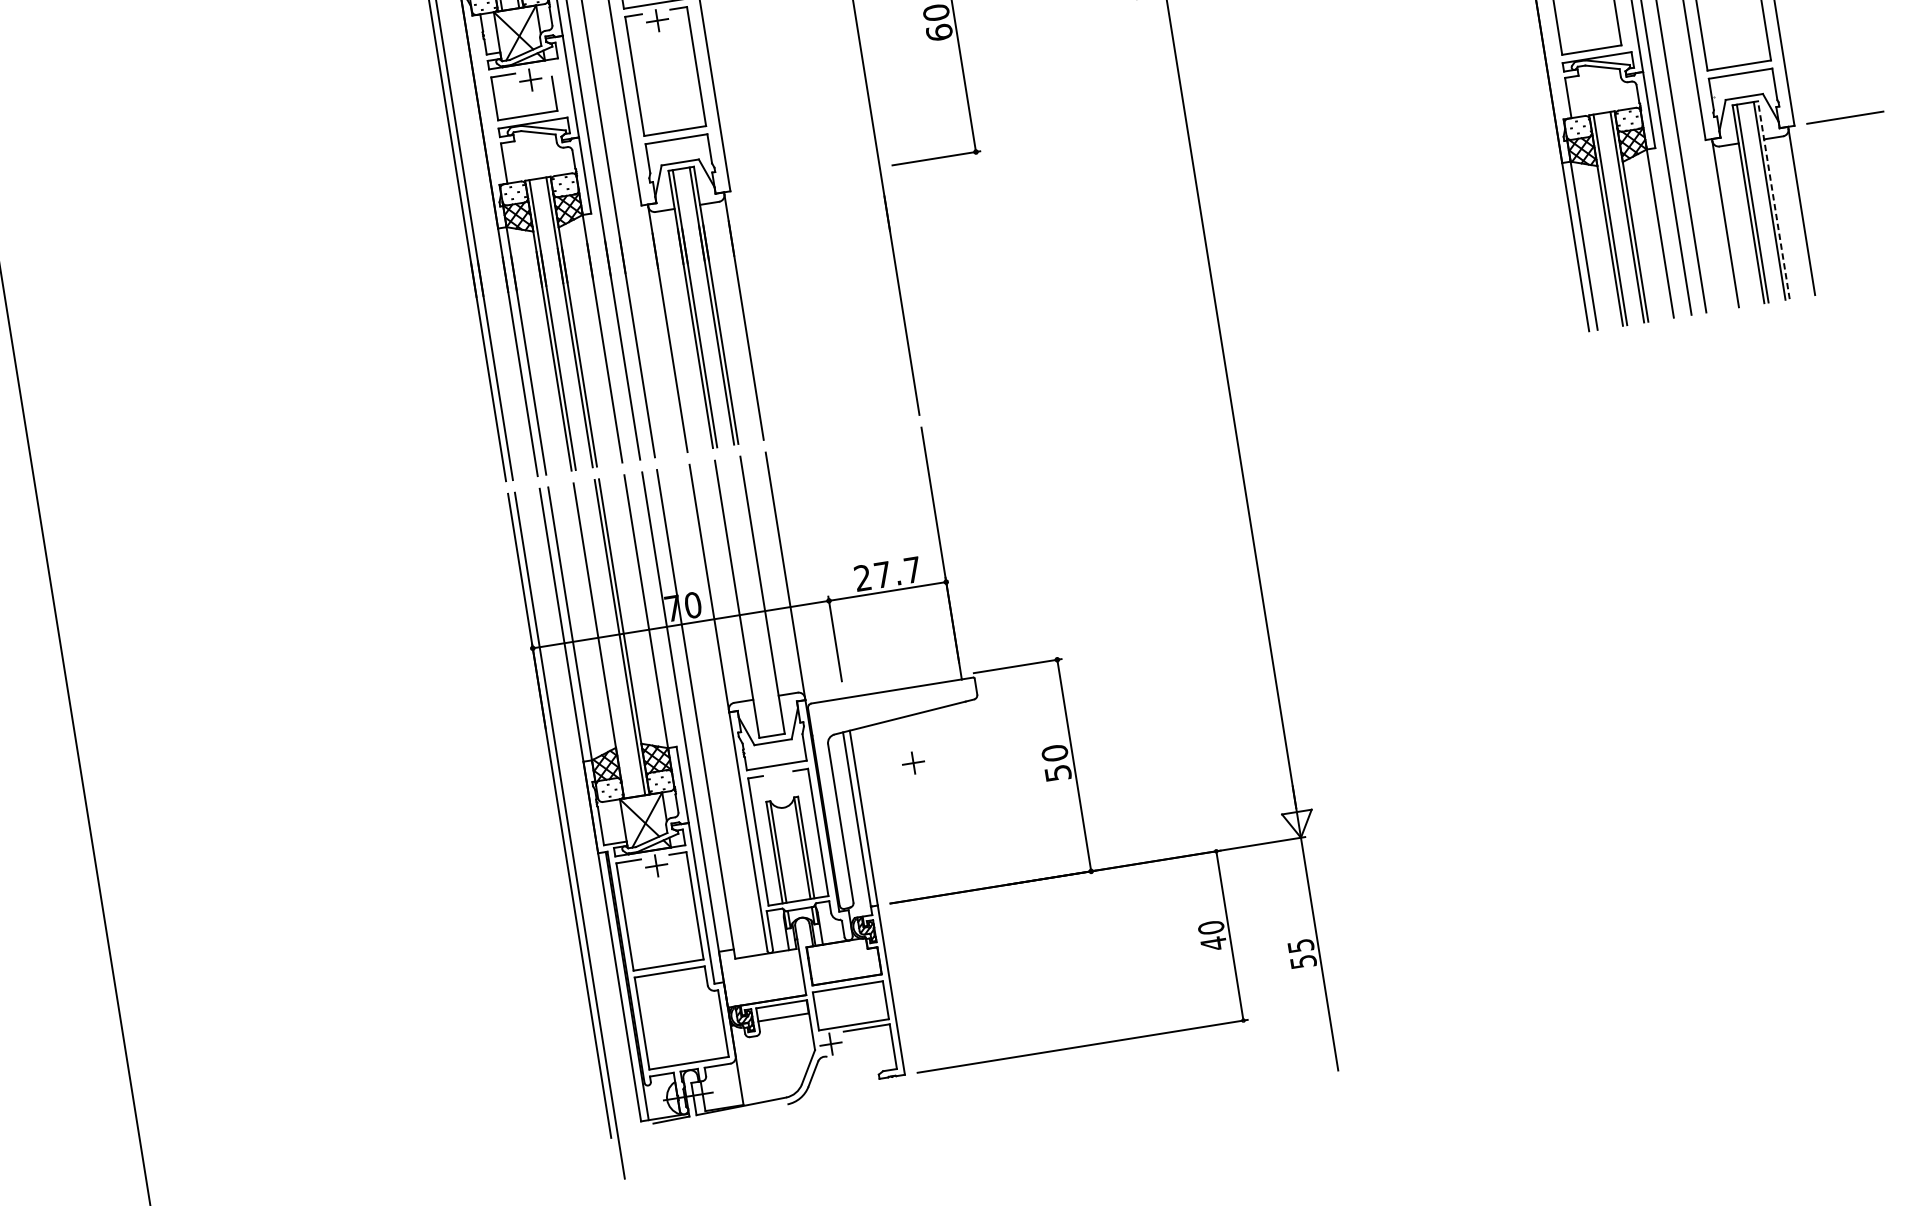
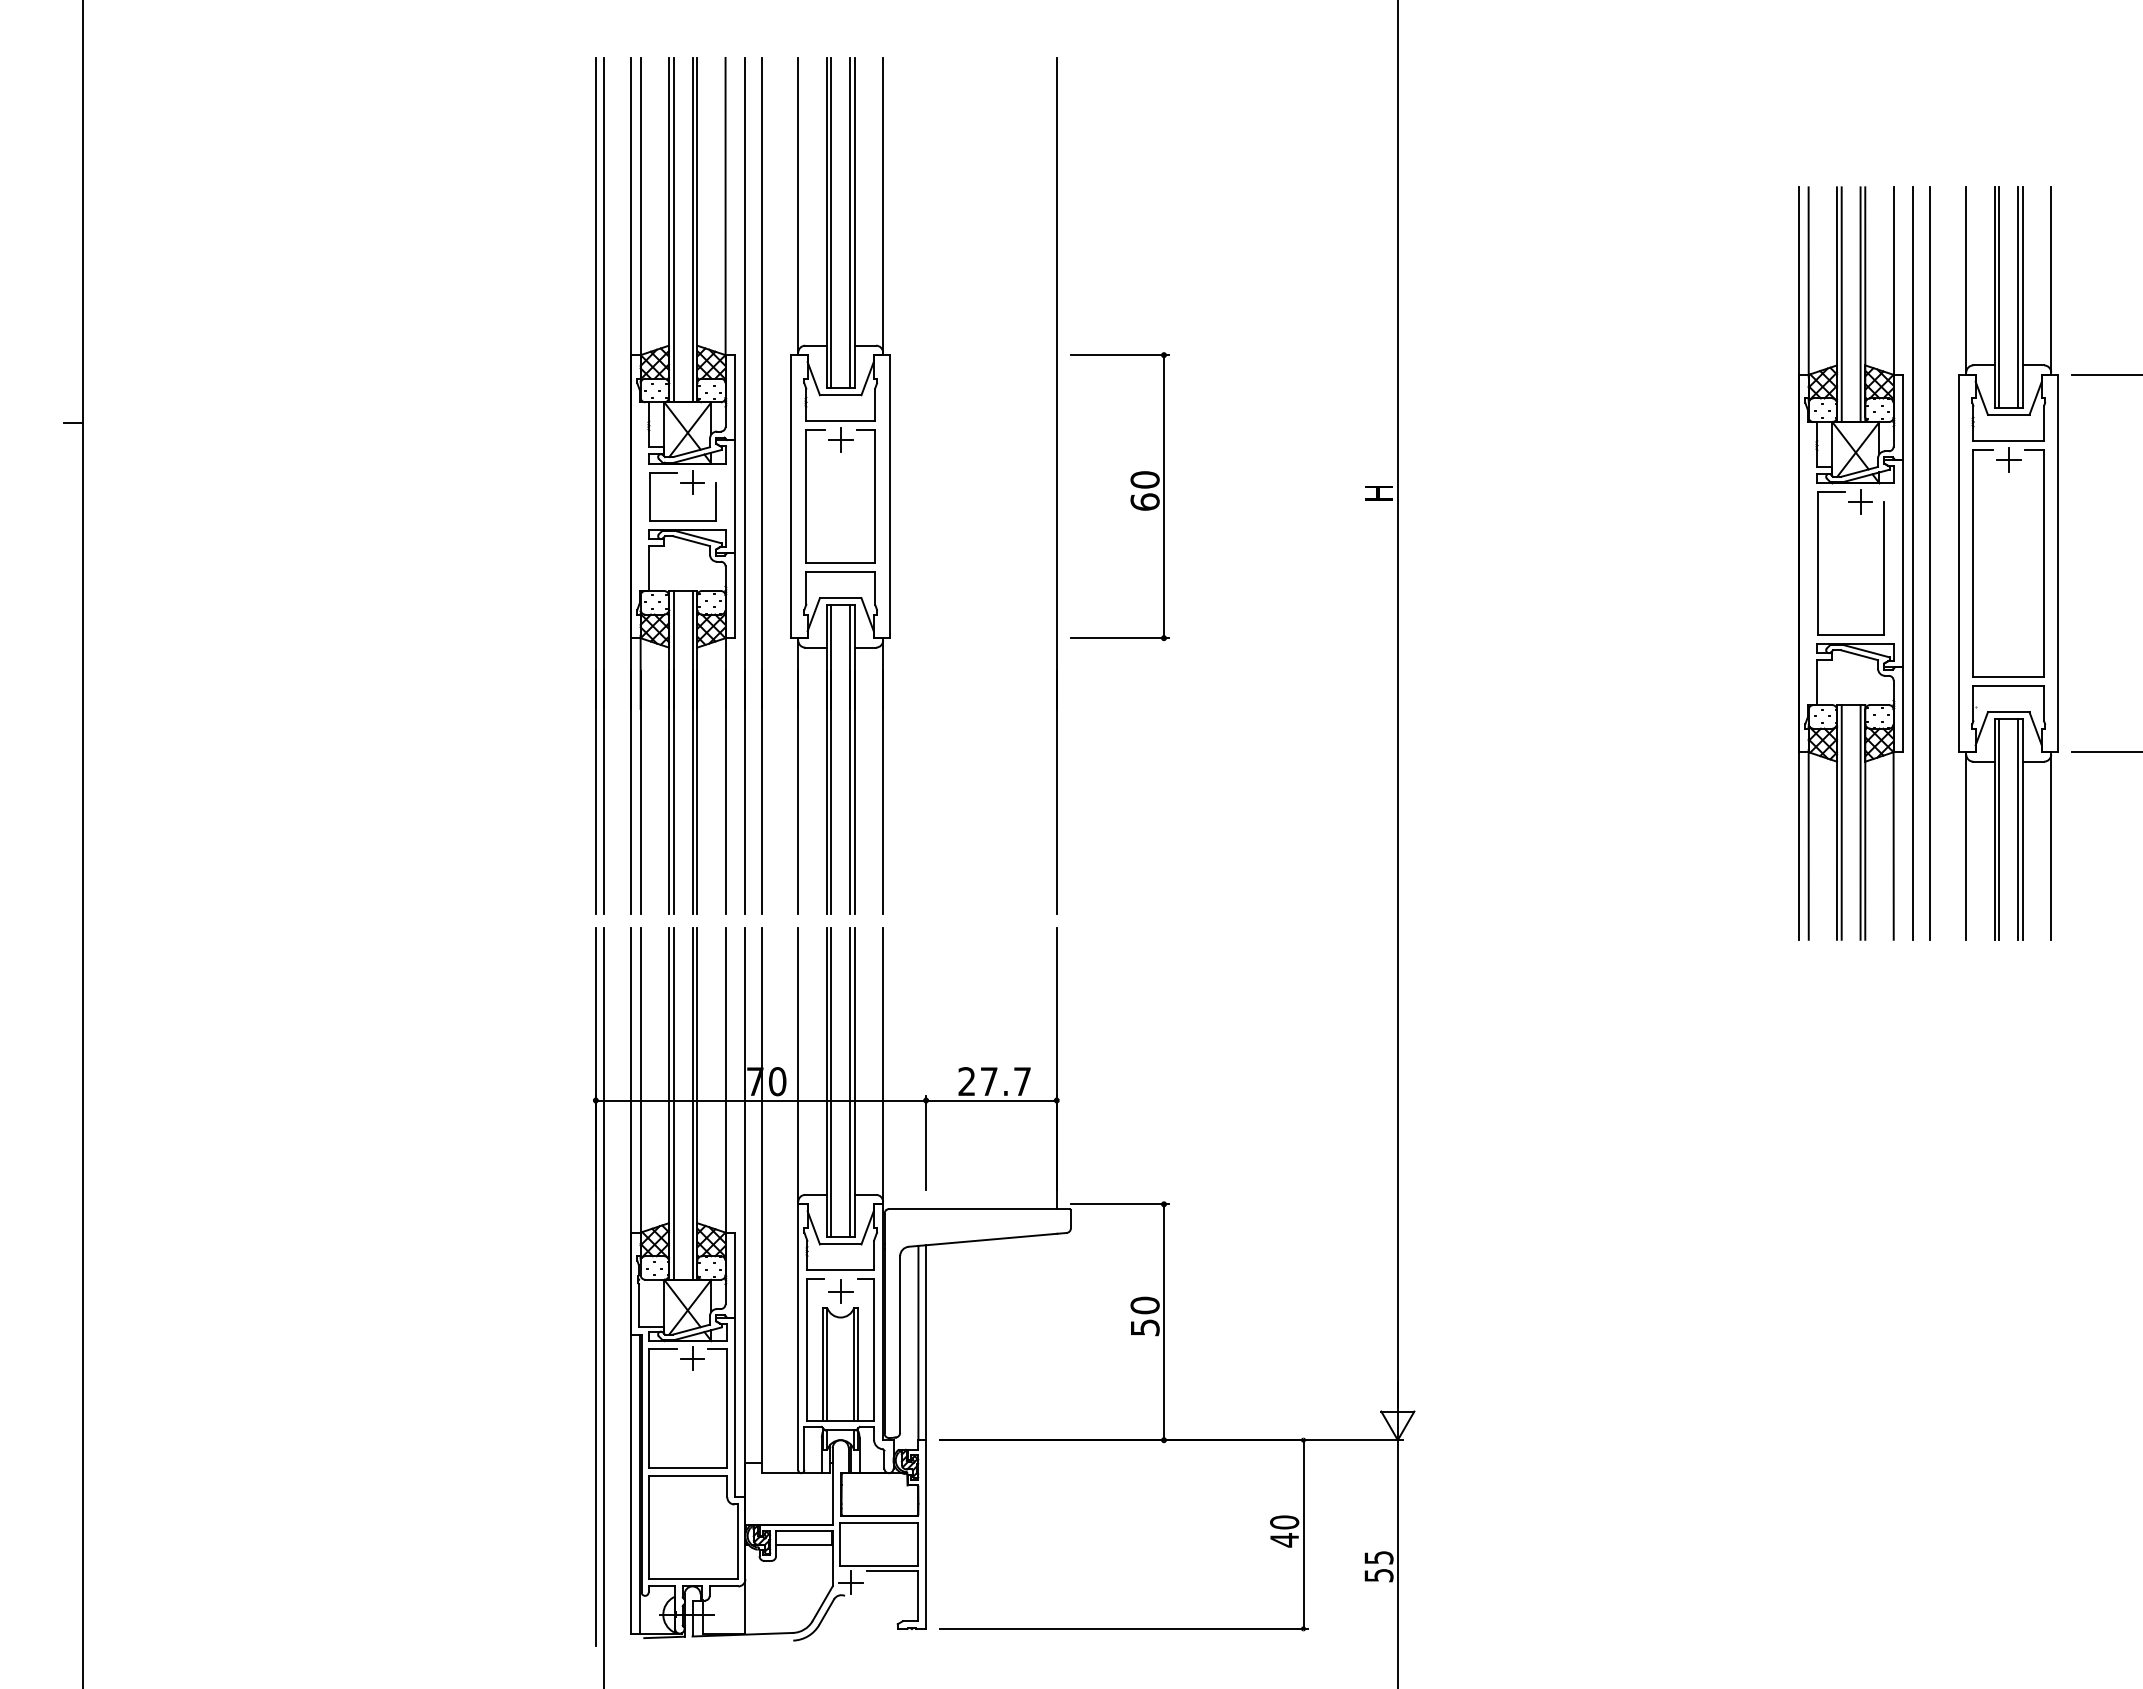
line: (1773, 200) -> (2022, 829), dashed -> solid
line: (758, 595) -> (850, 1082), added
line: (741, 598) -> (831, 1082), added
line: (602, 639) -> (673, 1103), added
part: (913, 763) -> (840, 1291), moved

